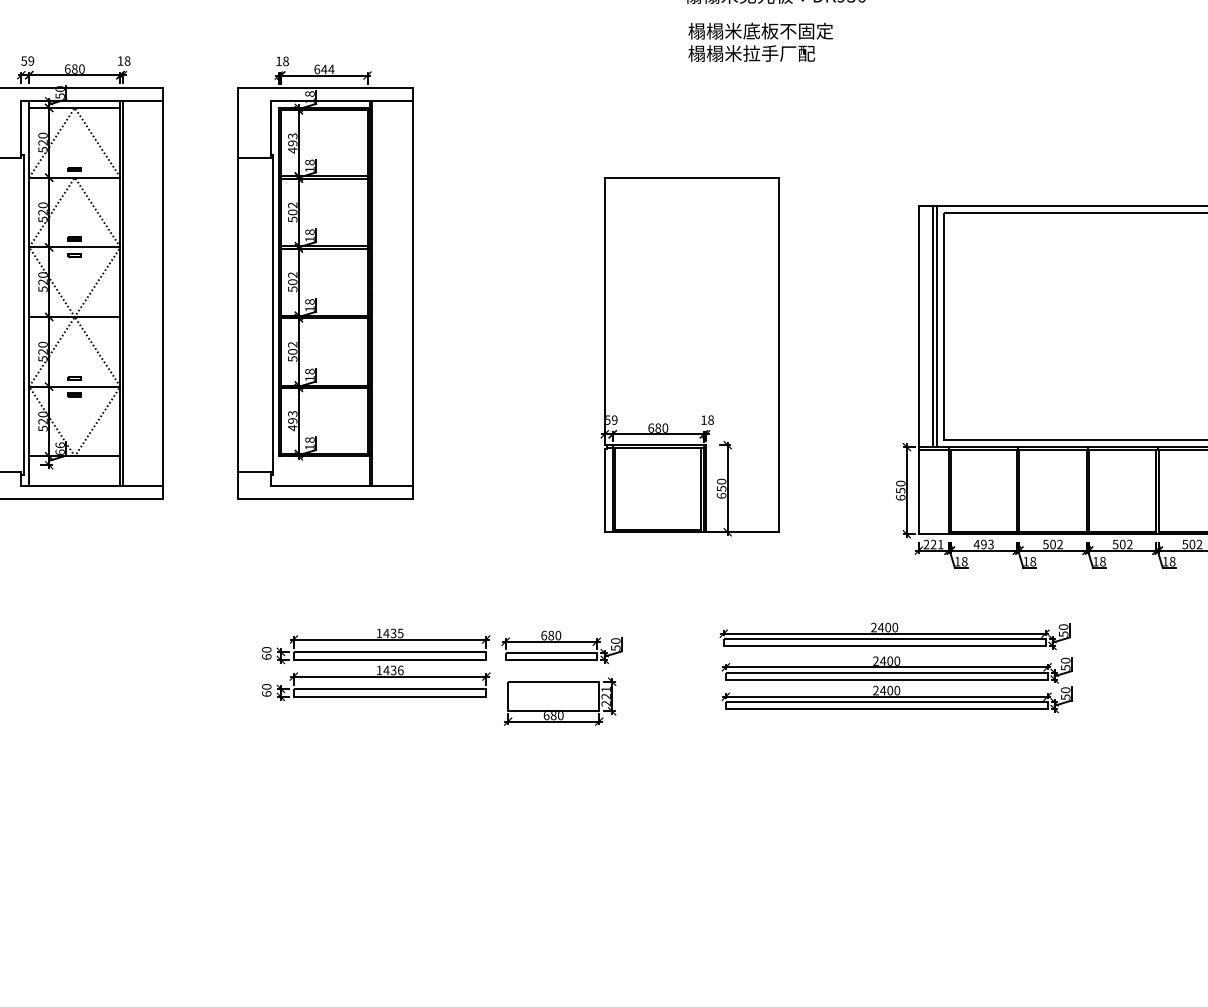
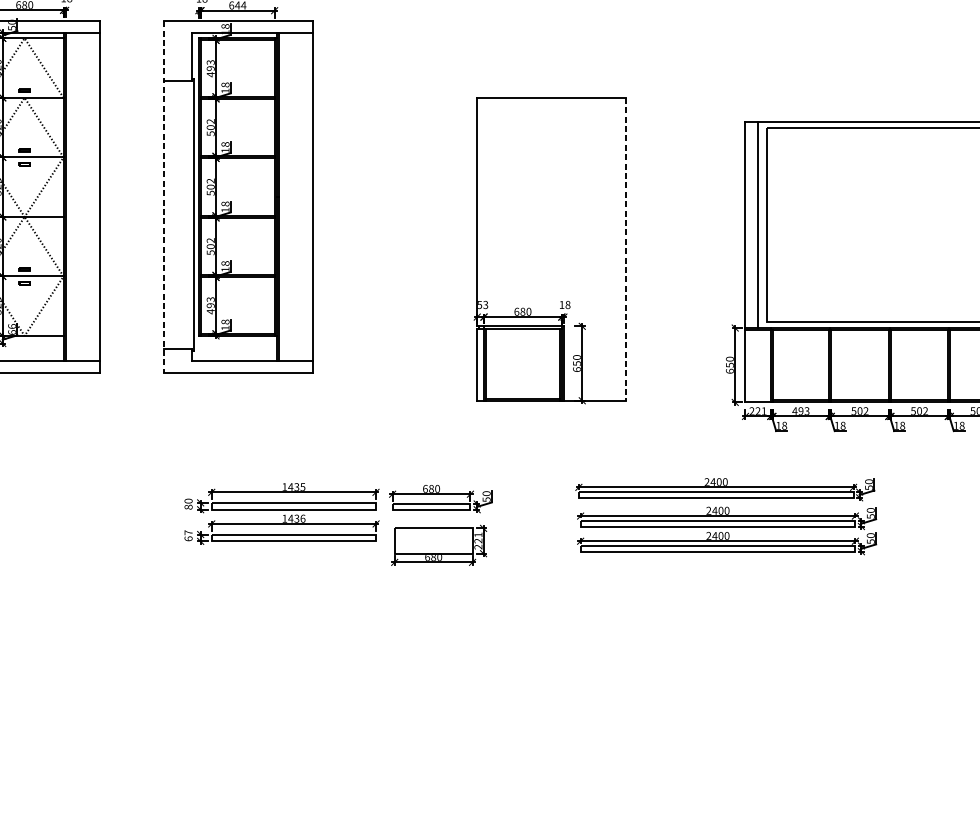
line: (238, 293) -> (164, 196), solid -> dashed
line: (936, 326) -> (760, 225), removed
line: (778, 355) -> (625, 249), solid -> dashed
text: (614, 419) -> (485, 304), 59 -> 53
text: (266, 656) -> (188, 506), 60 -> 80
text: (266, 686) -> (188, 532), 60 -> 67

